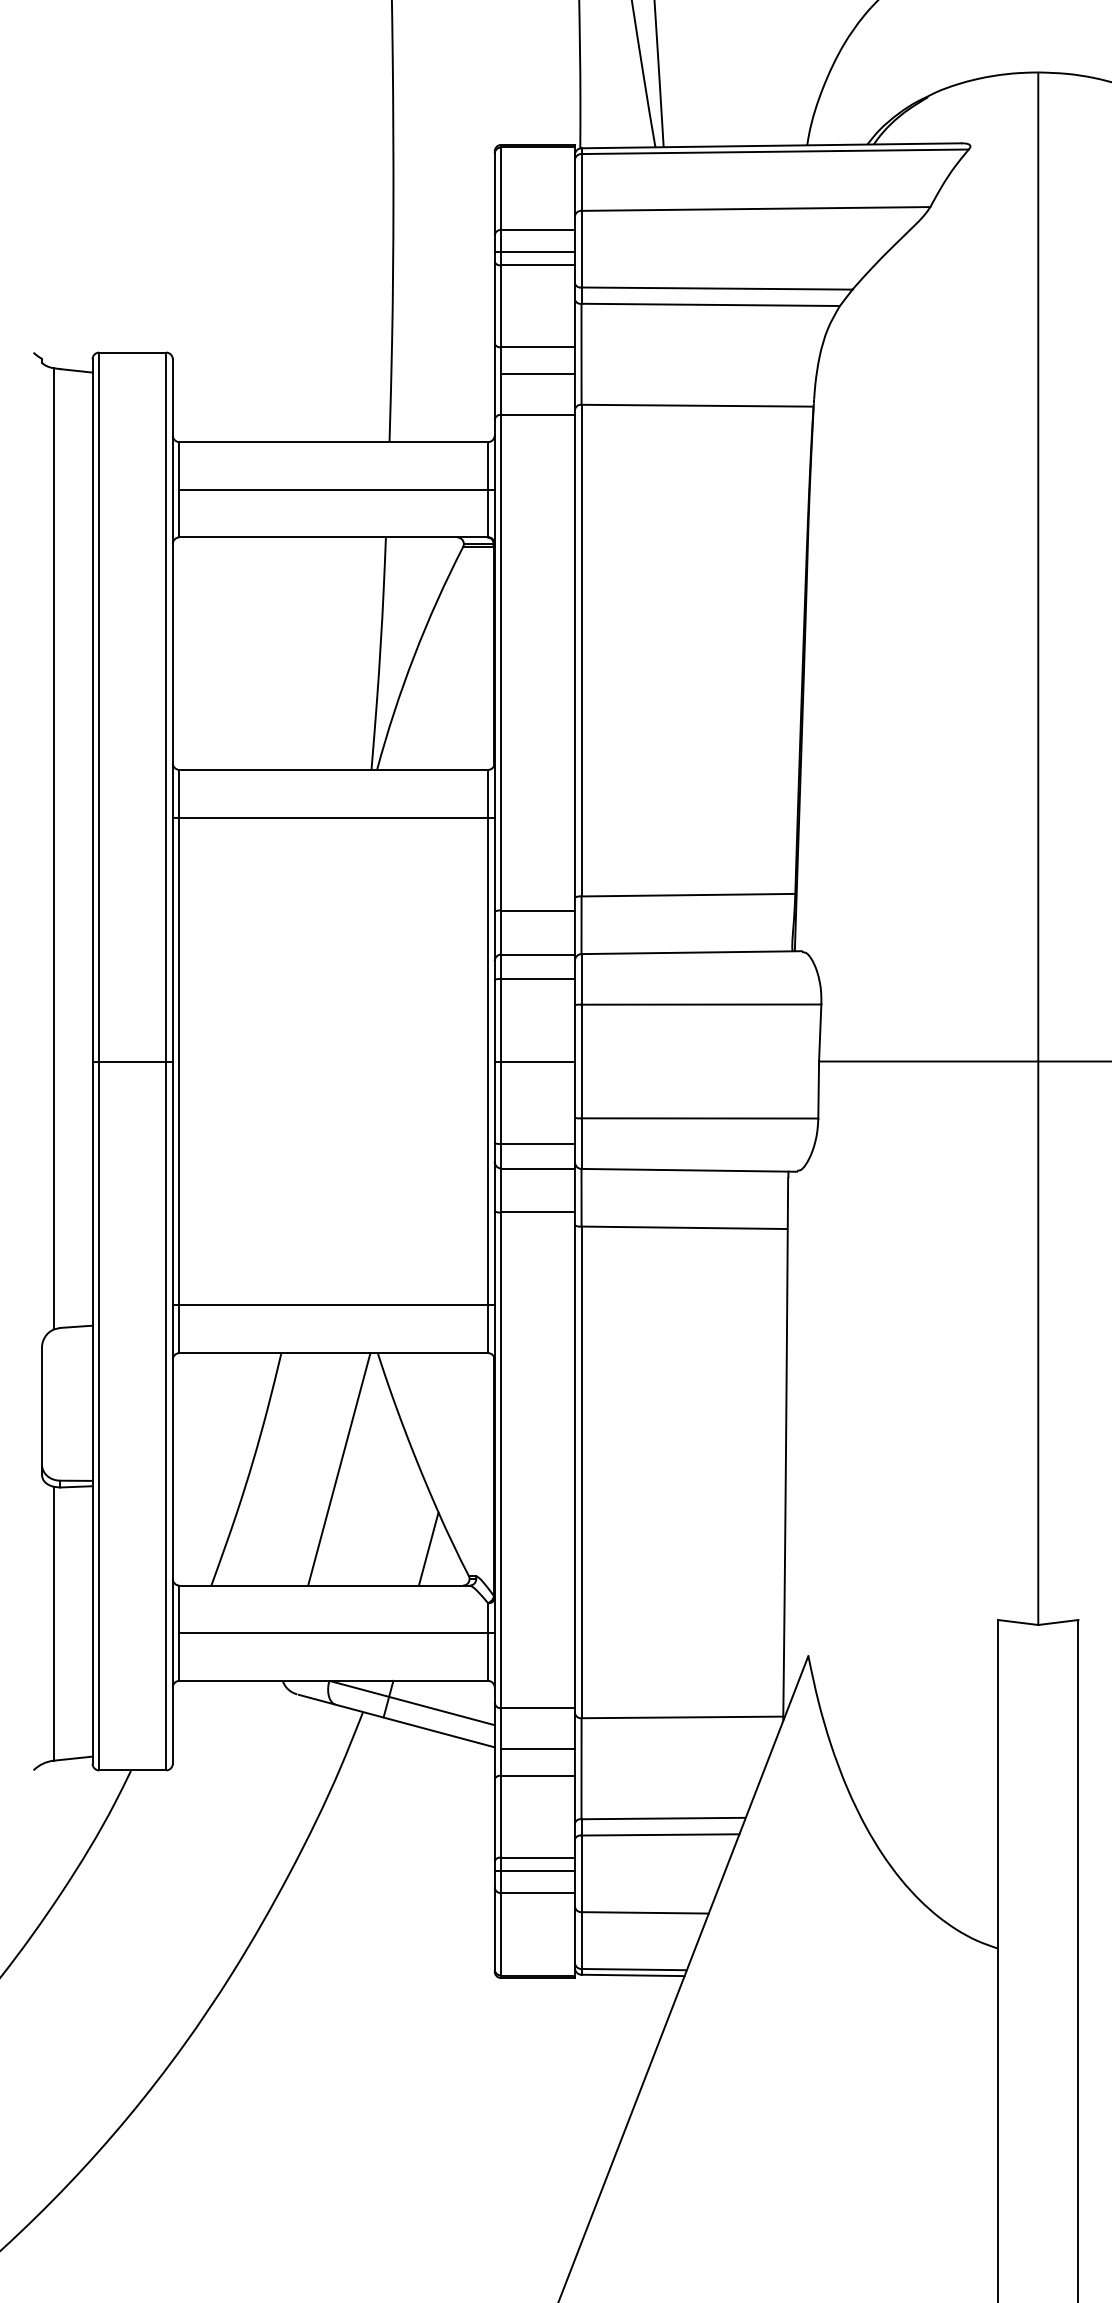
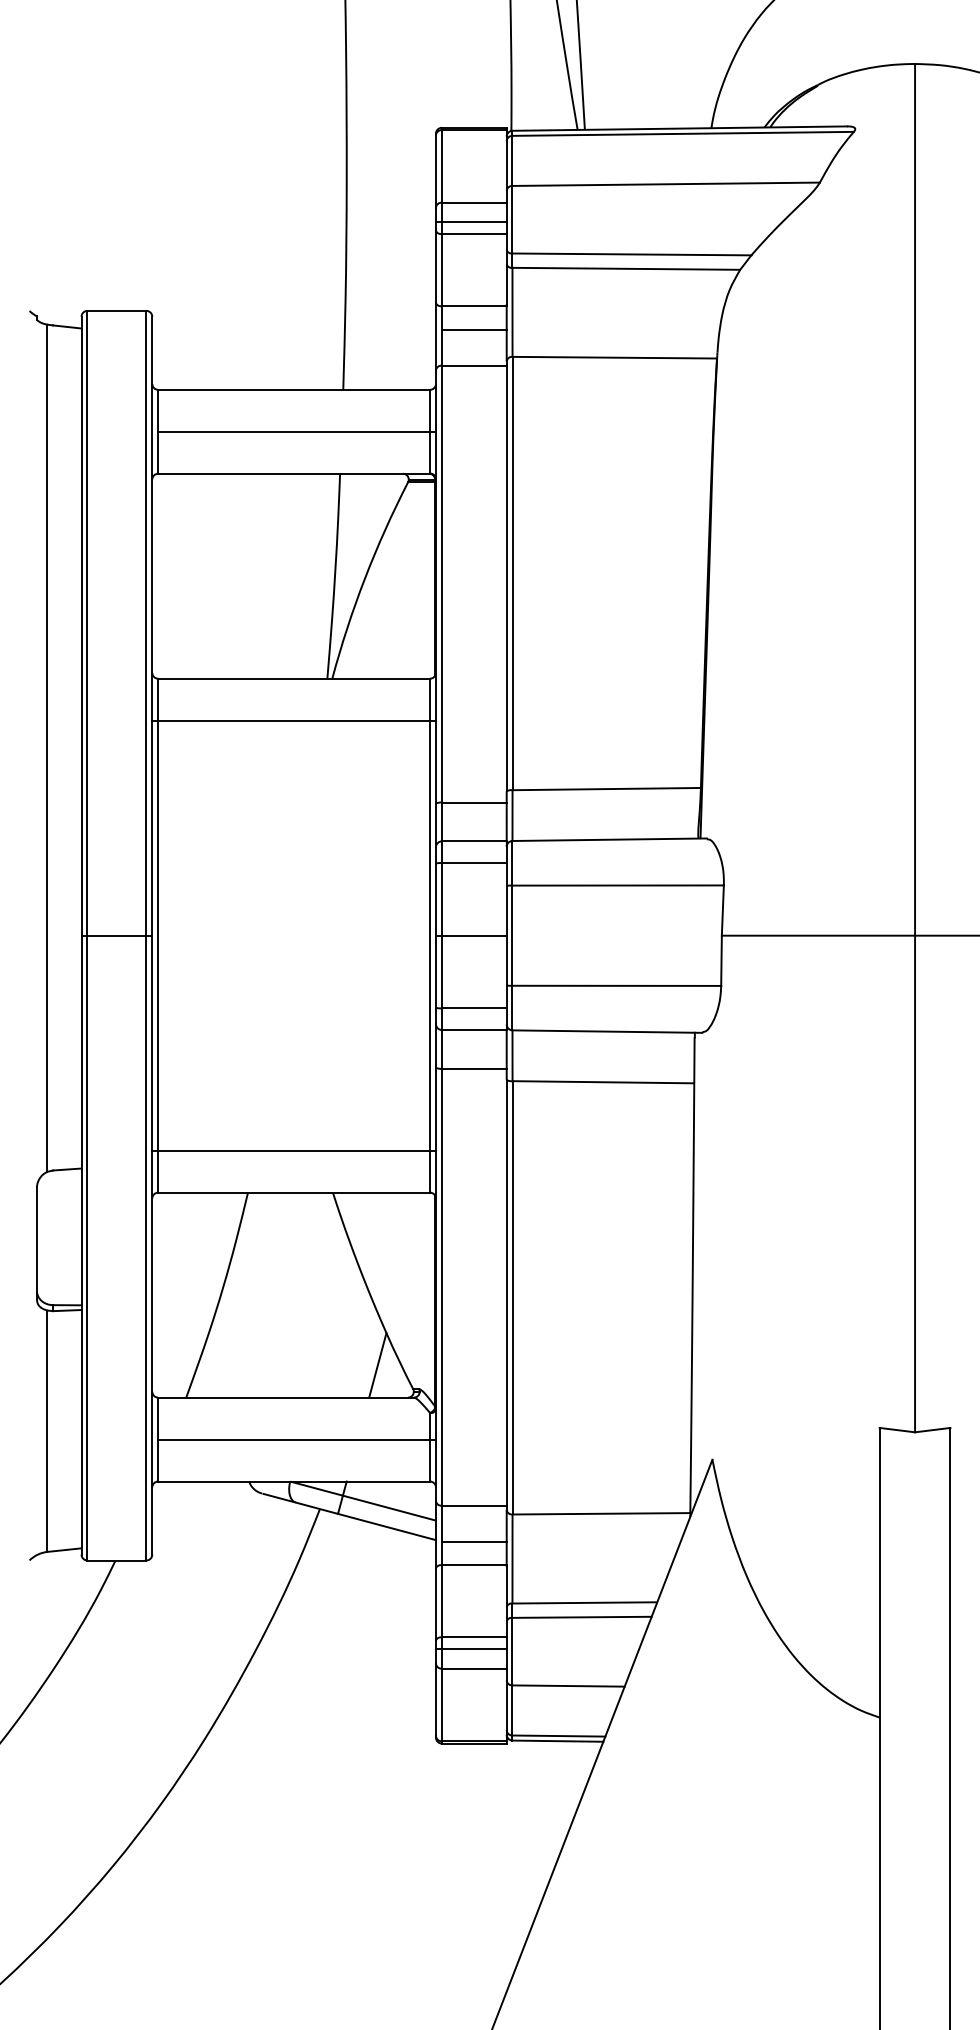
line: (338, 1468) -> (298, 1294), removed

